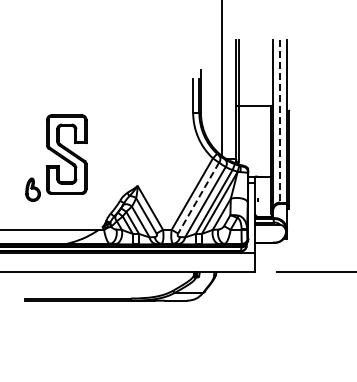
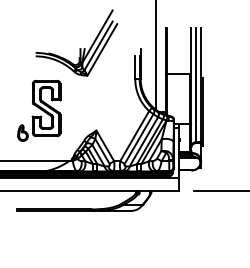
part: (114, 68) -> (80, 48), added
line: (280, 121) -> (196, 85), dashed -> solid
line: (198, 198) -> (139, 139), dashed -> solid

